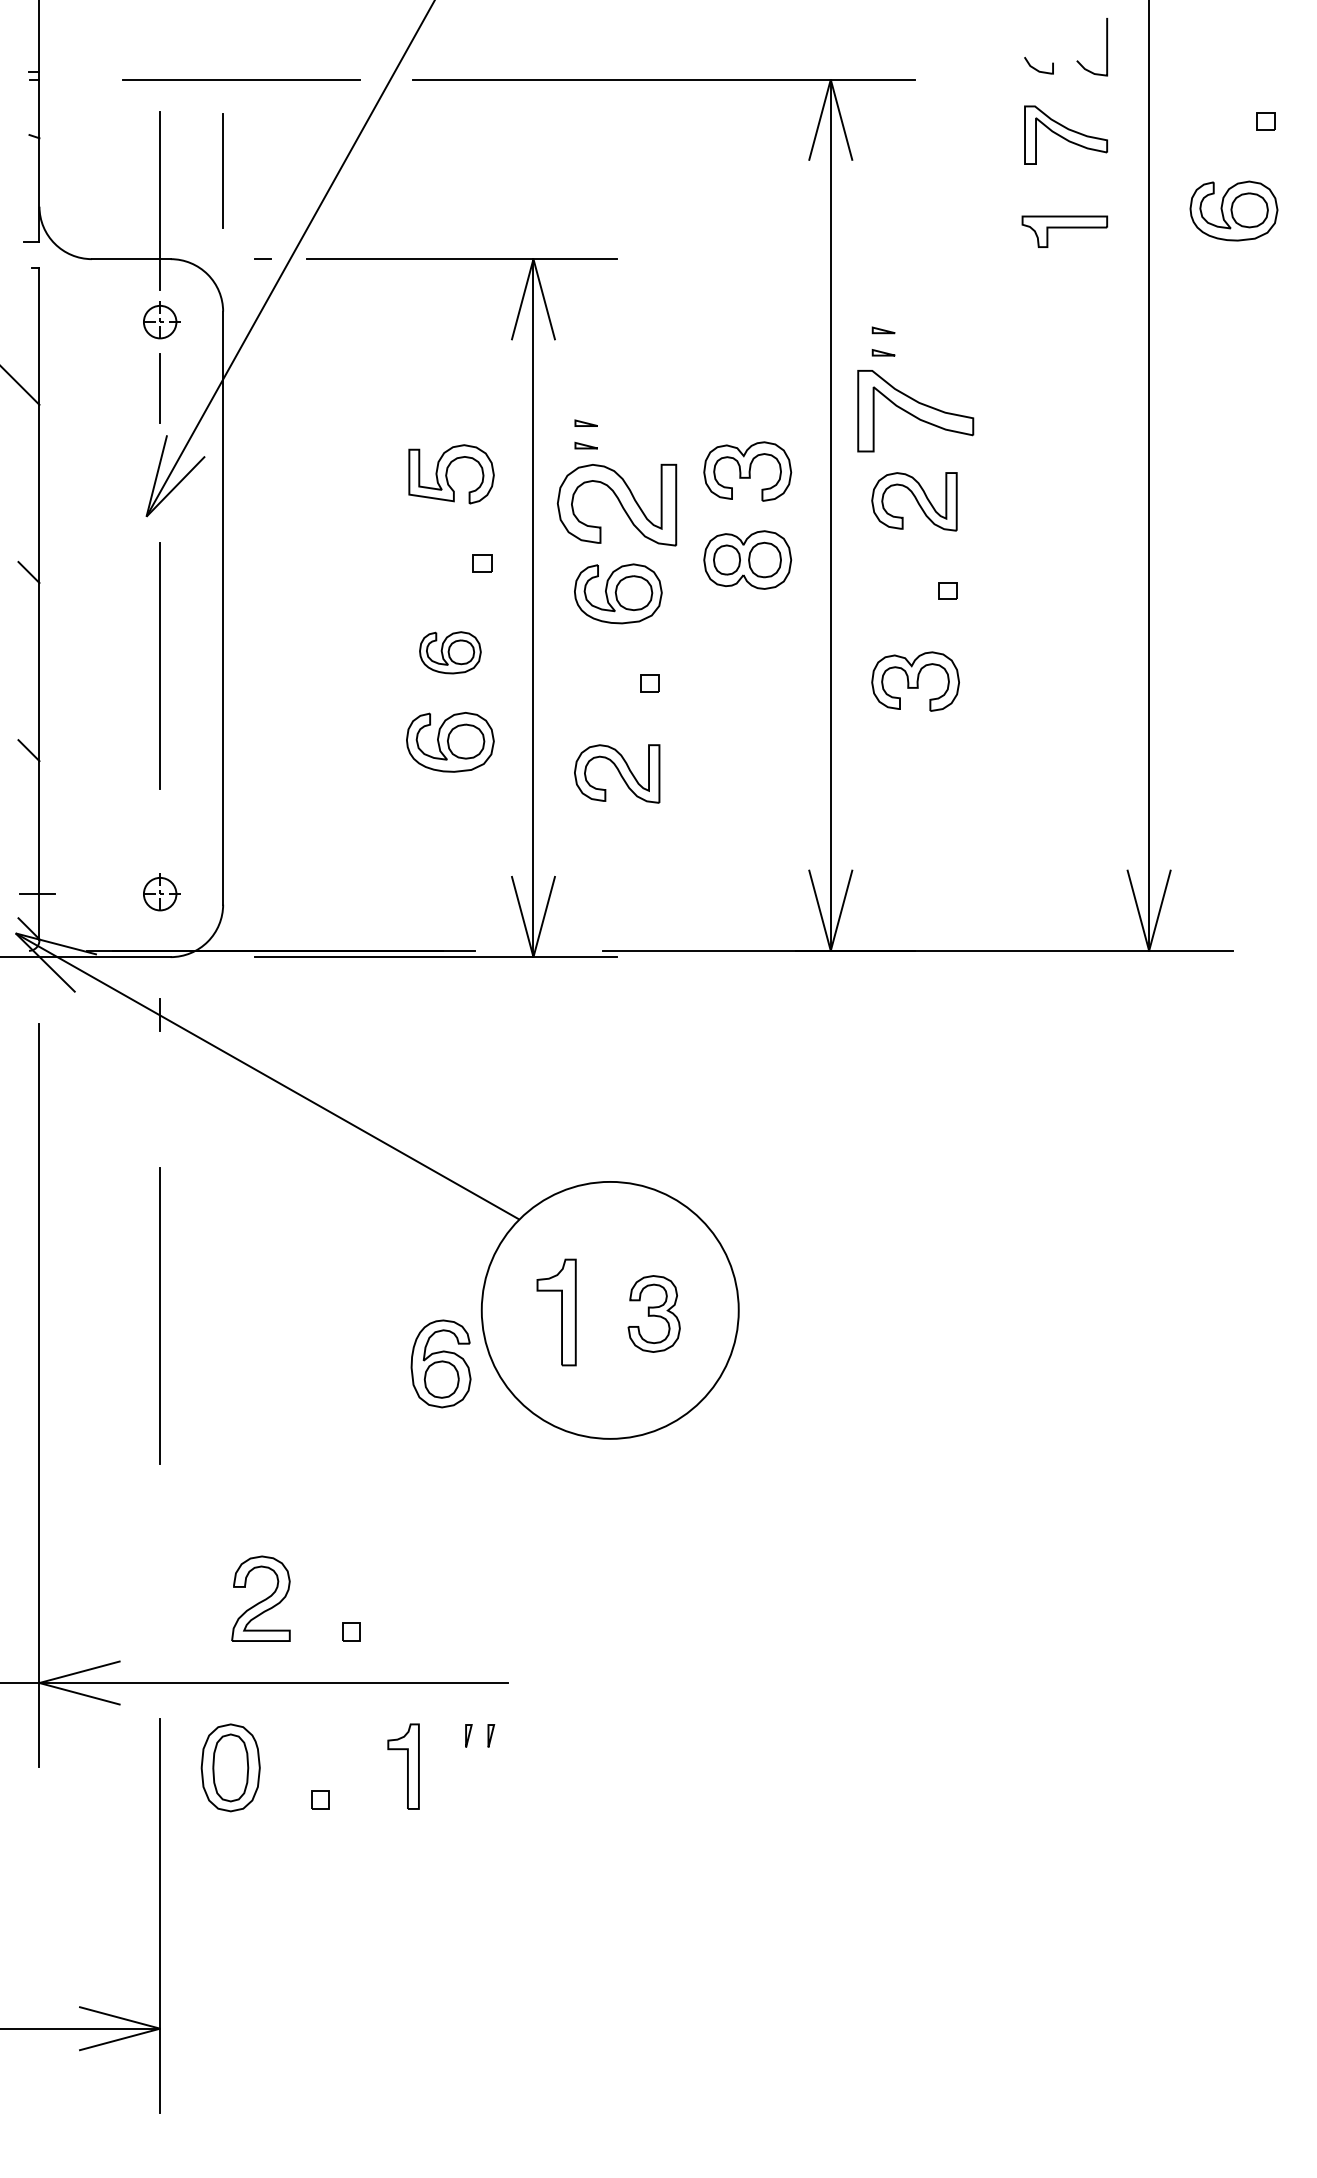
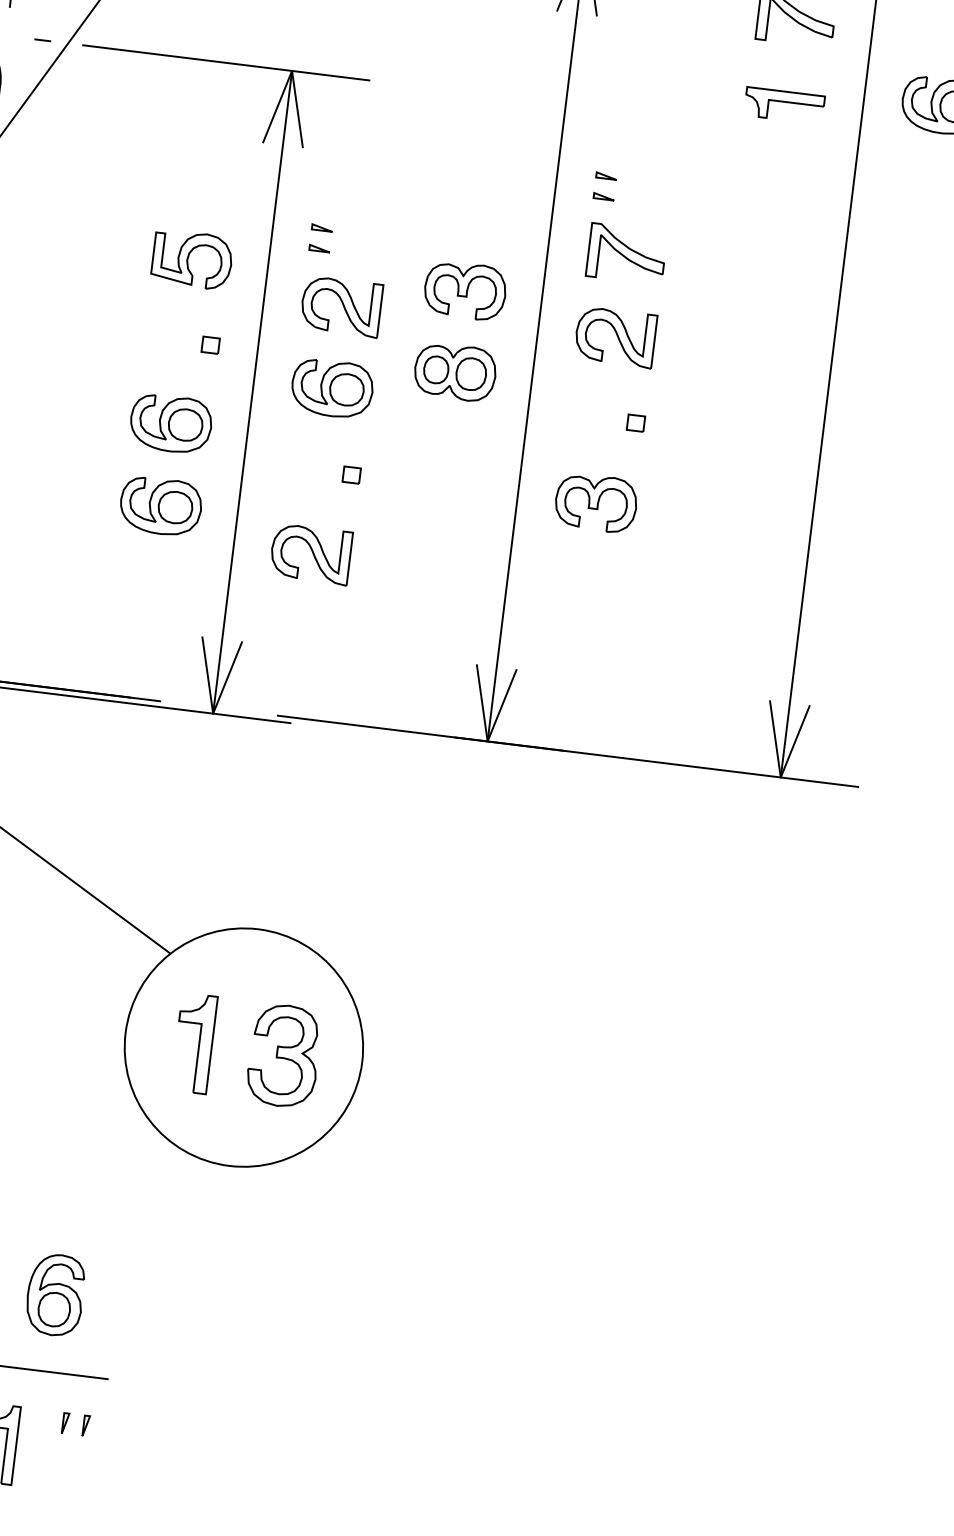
part: (915, 410) -> (626, 253), size x0.71
part: (617, 504) -> (341, 306), size x0.71
part: (450, 652) -> (171, 423), size x1.43
part: (653, 1313) -> (283, 1055), size x1.43
part: (440, 1363) -> (54, 1294), moved

